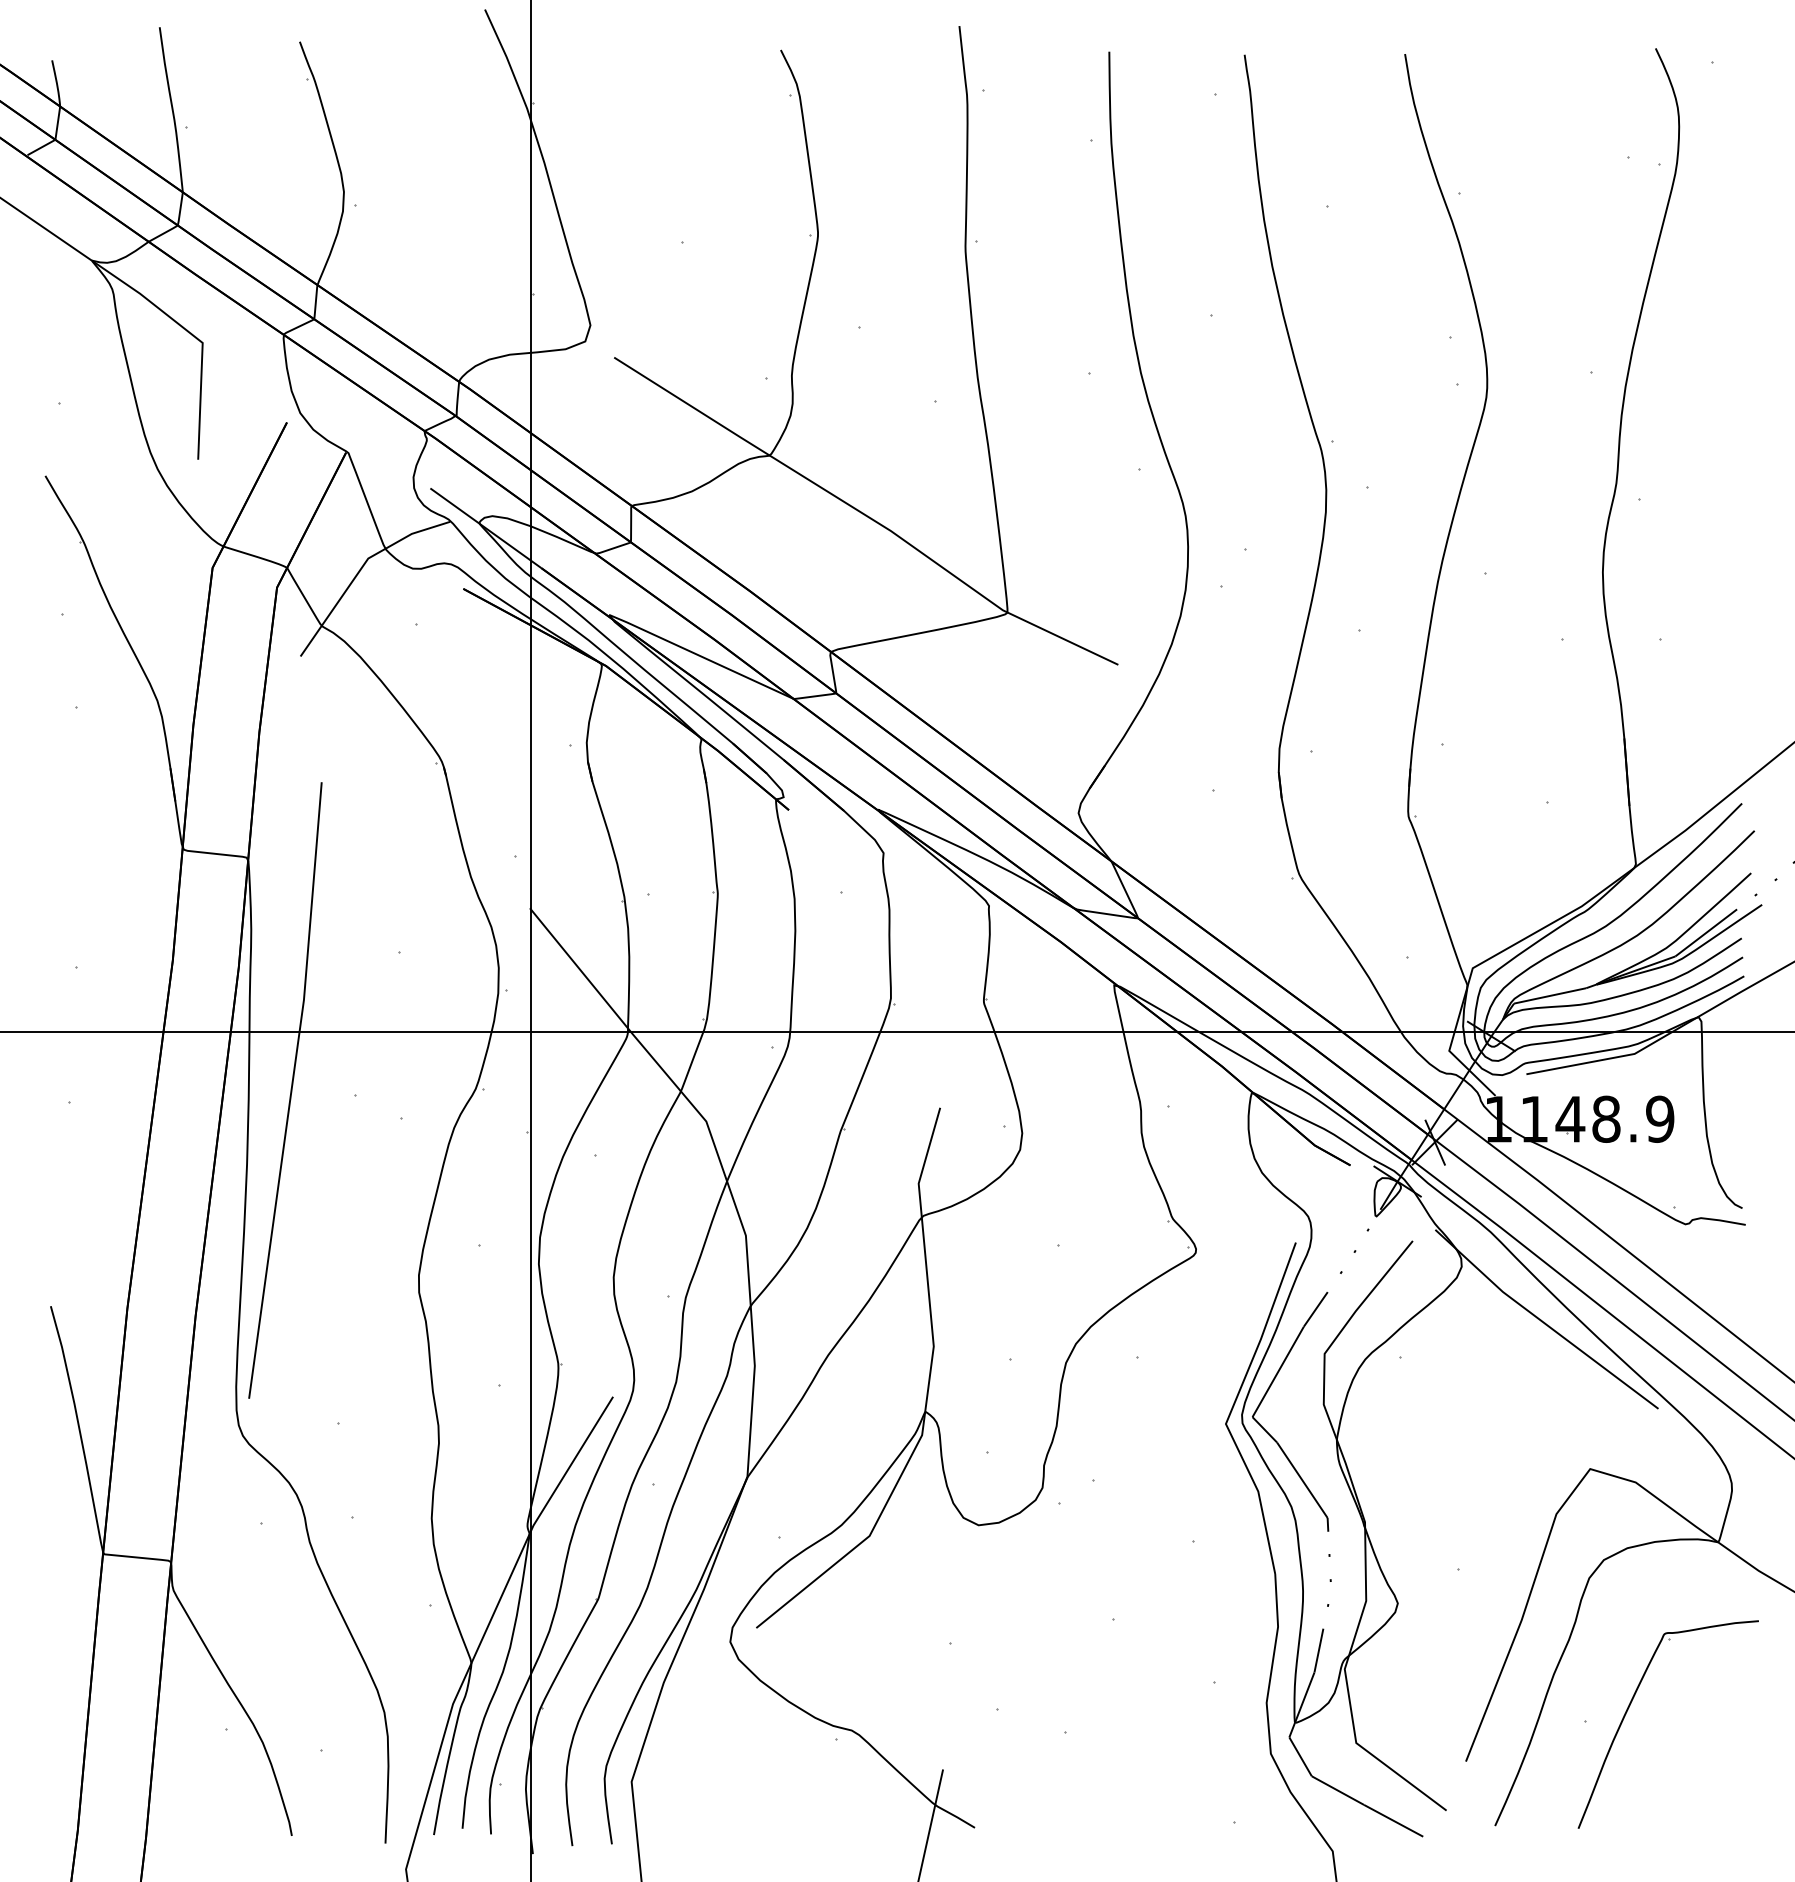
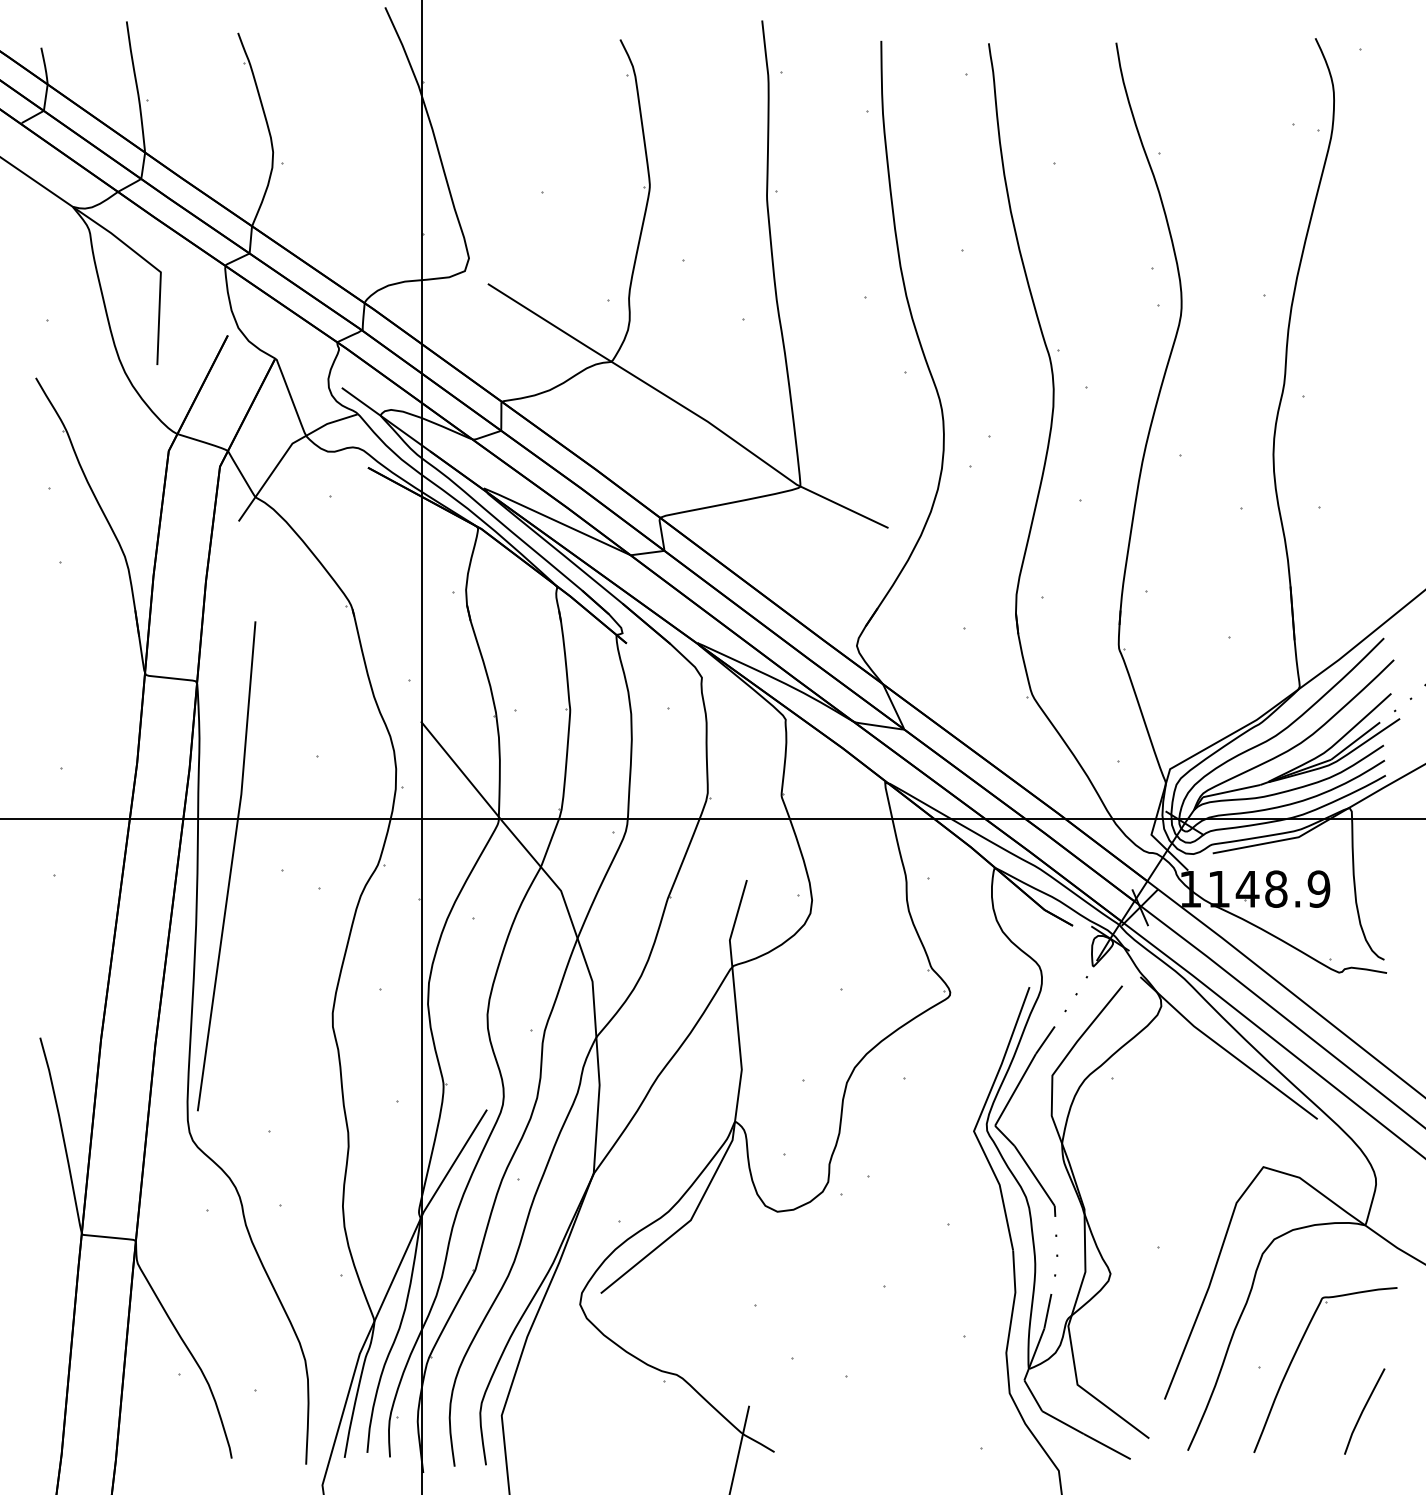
line: (1716, 1776) -> (1363, 1411), added

